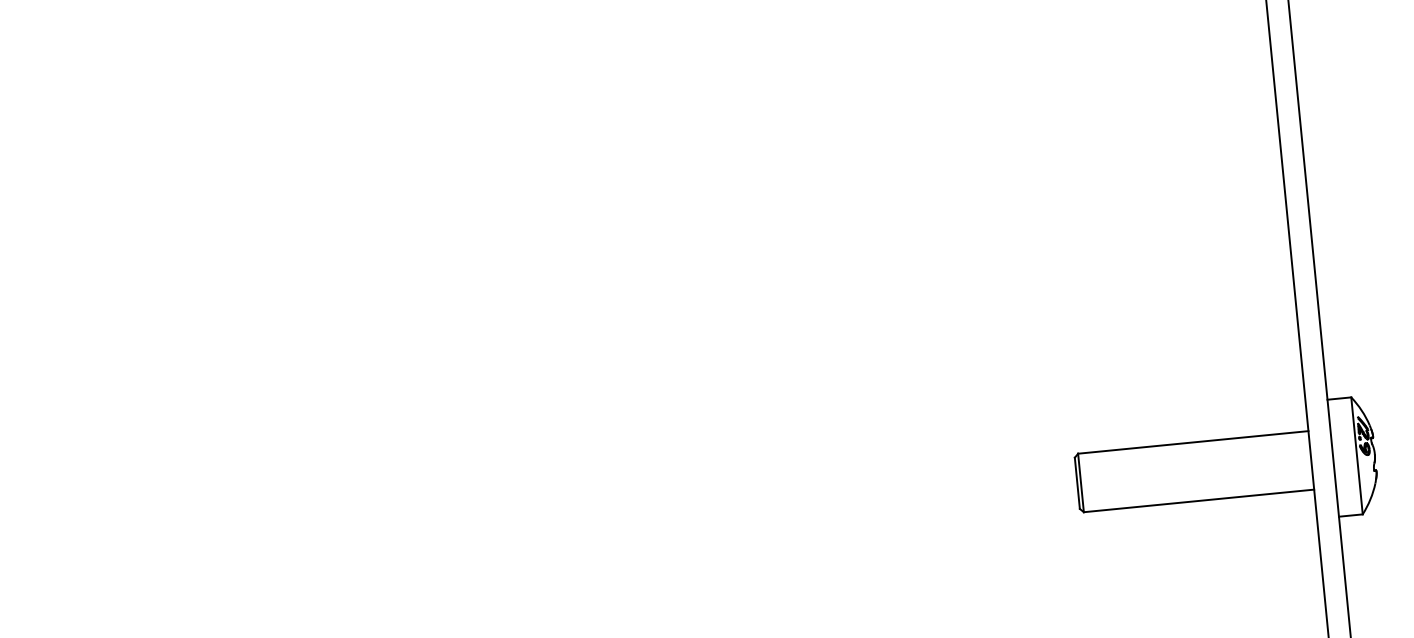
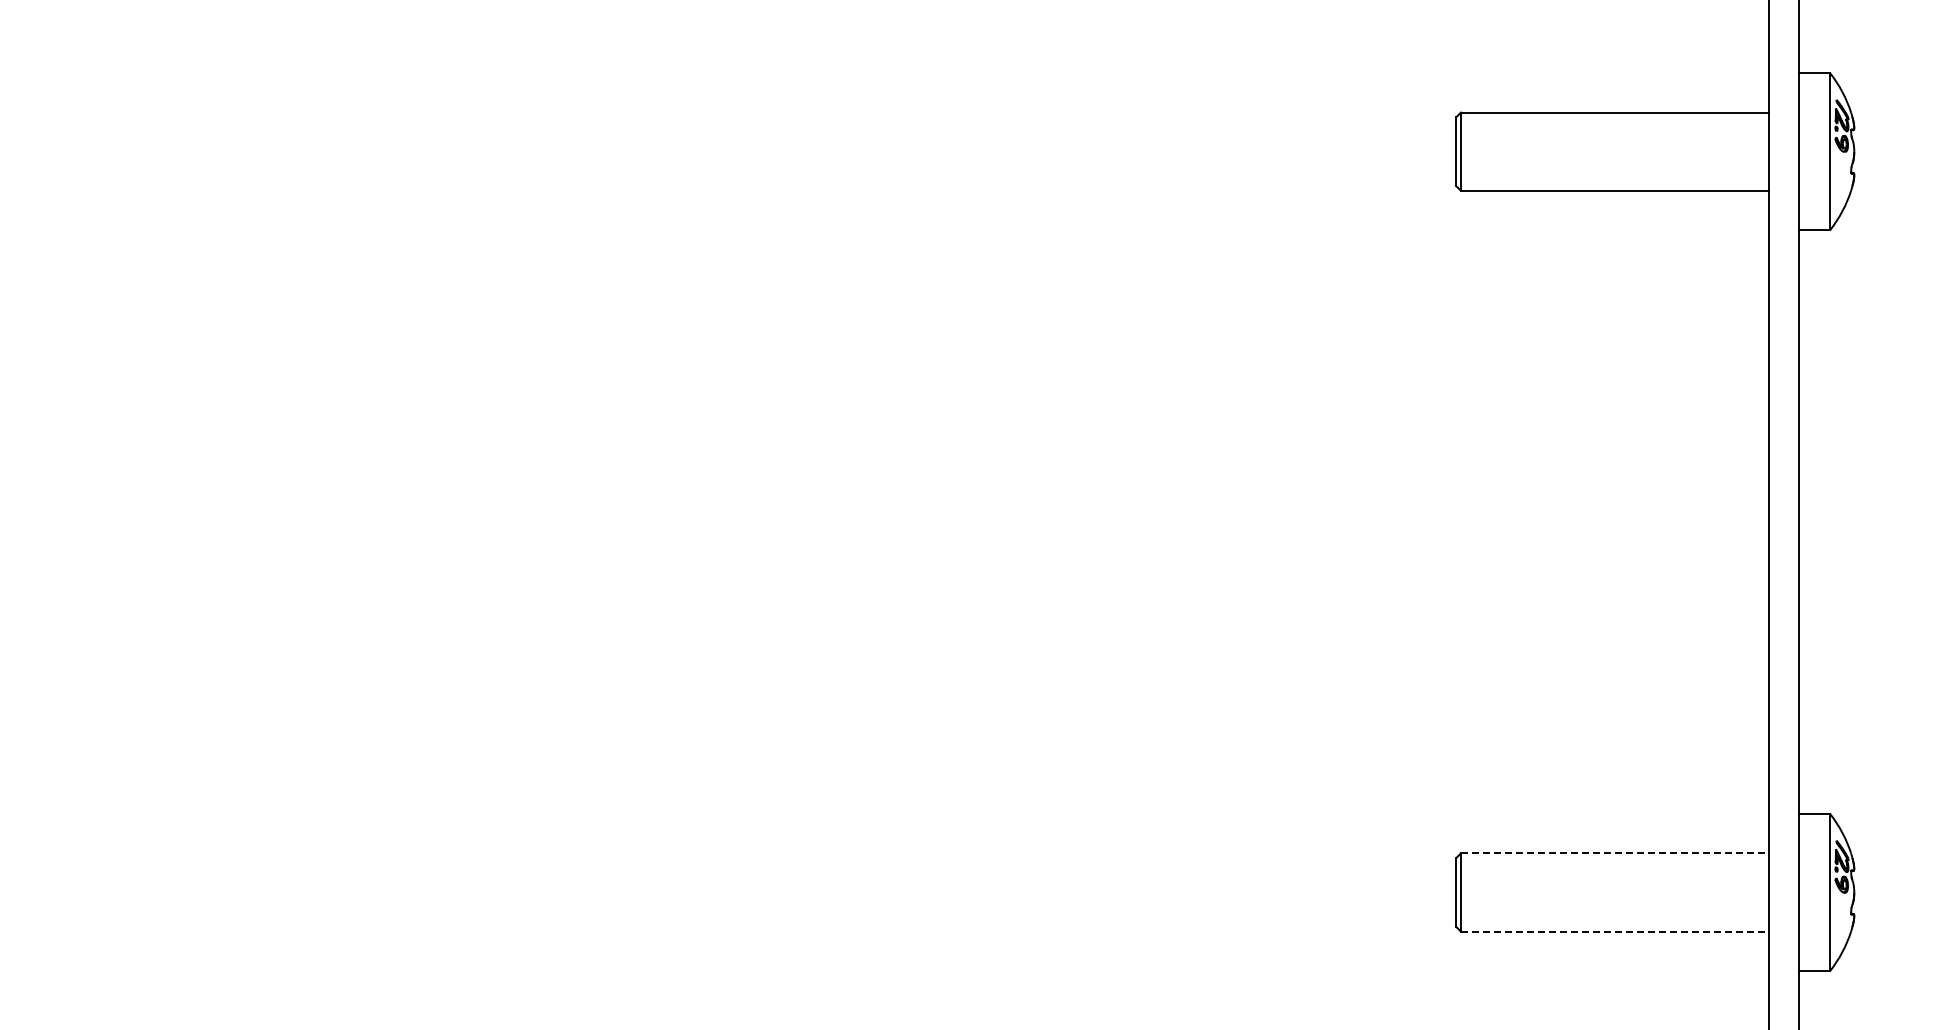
line: (1193, 442) -> (1615, 853), solid -> dashed
line: (1199, 500) -> (1615, 931), solid -> dashed

